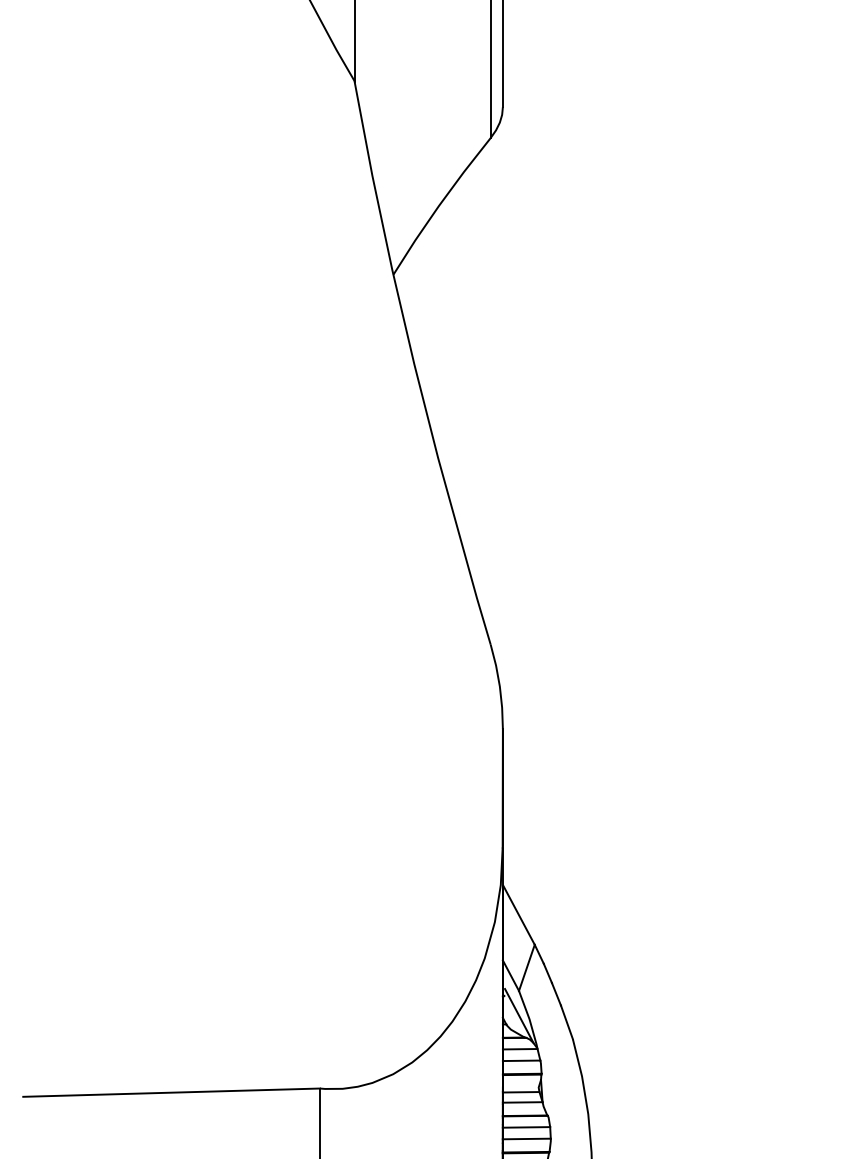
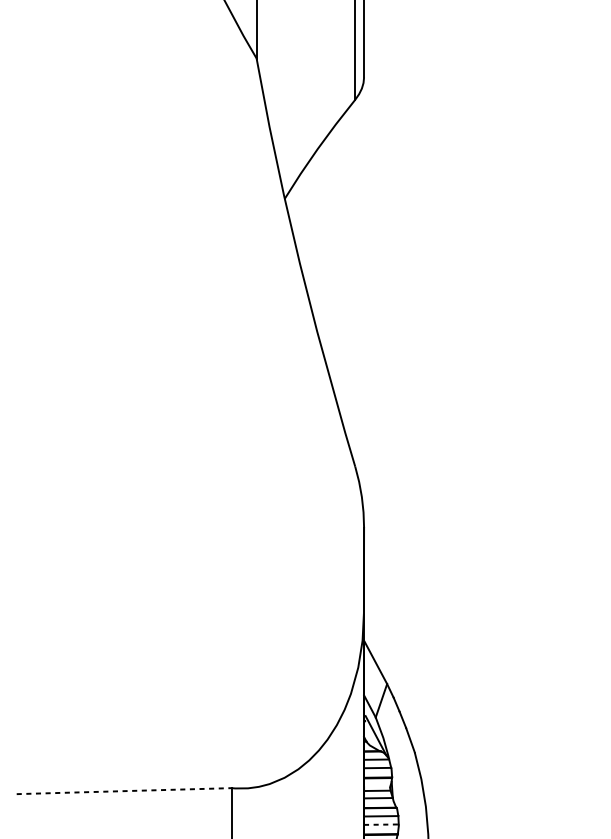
line: (172, 1092) -> (124, 791), solid -> dashed
line: (527, 1138) -> (381, 824), solid -> dashed

